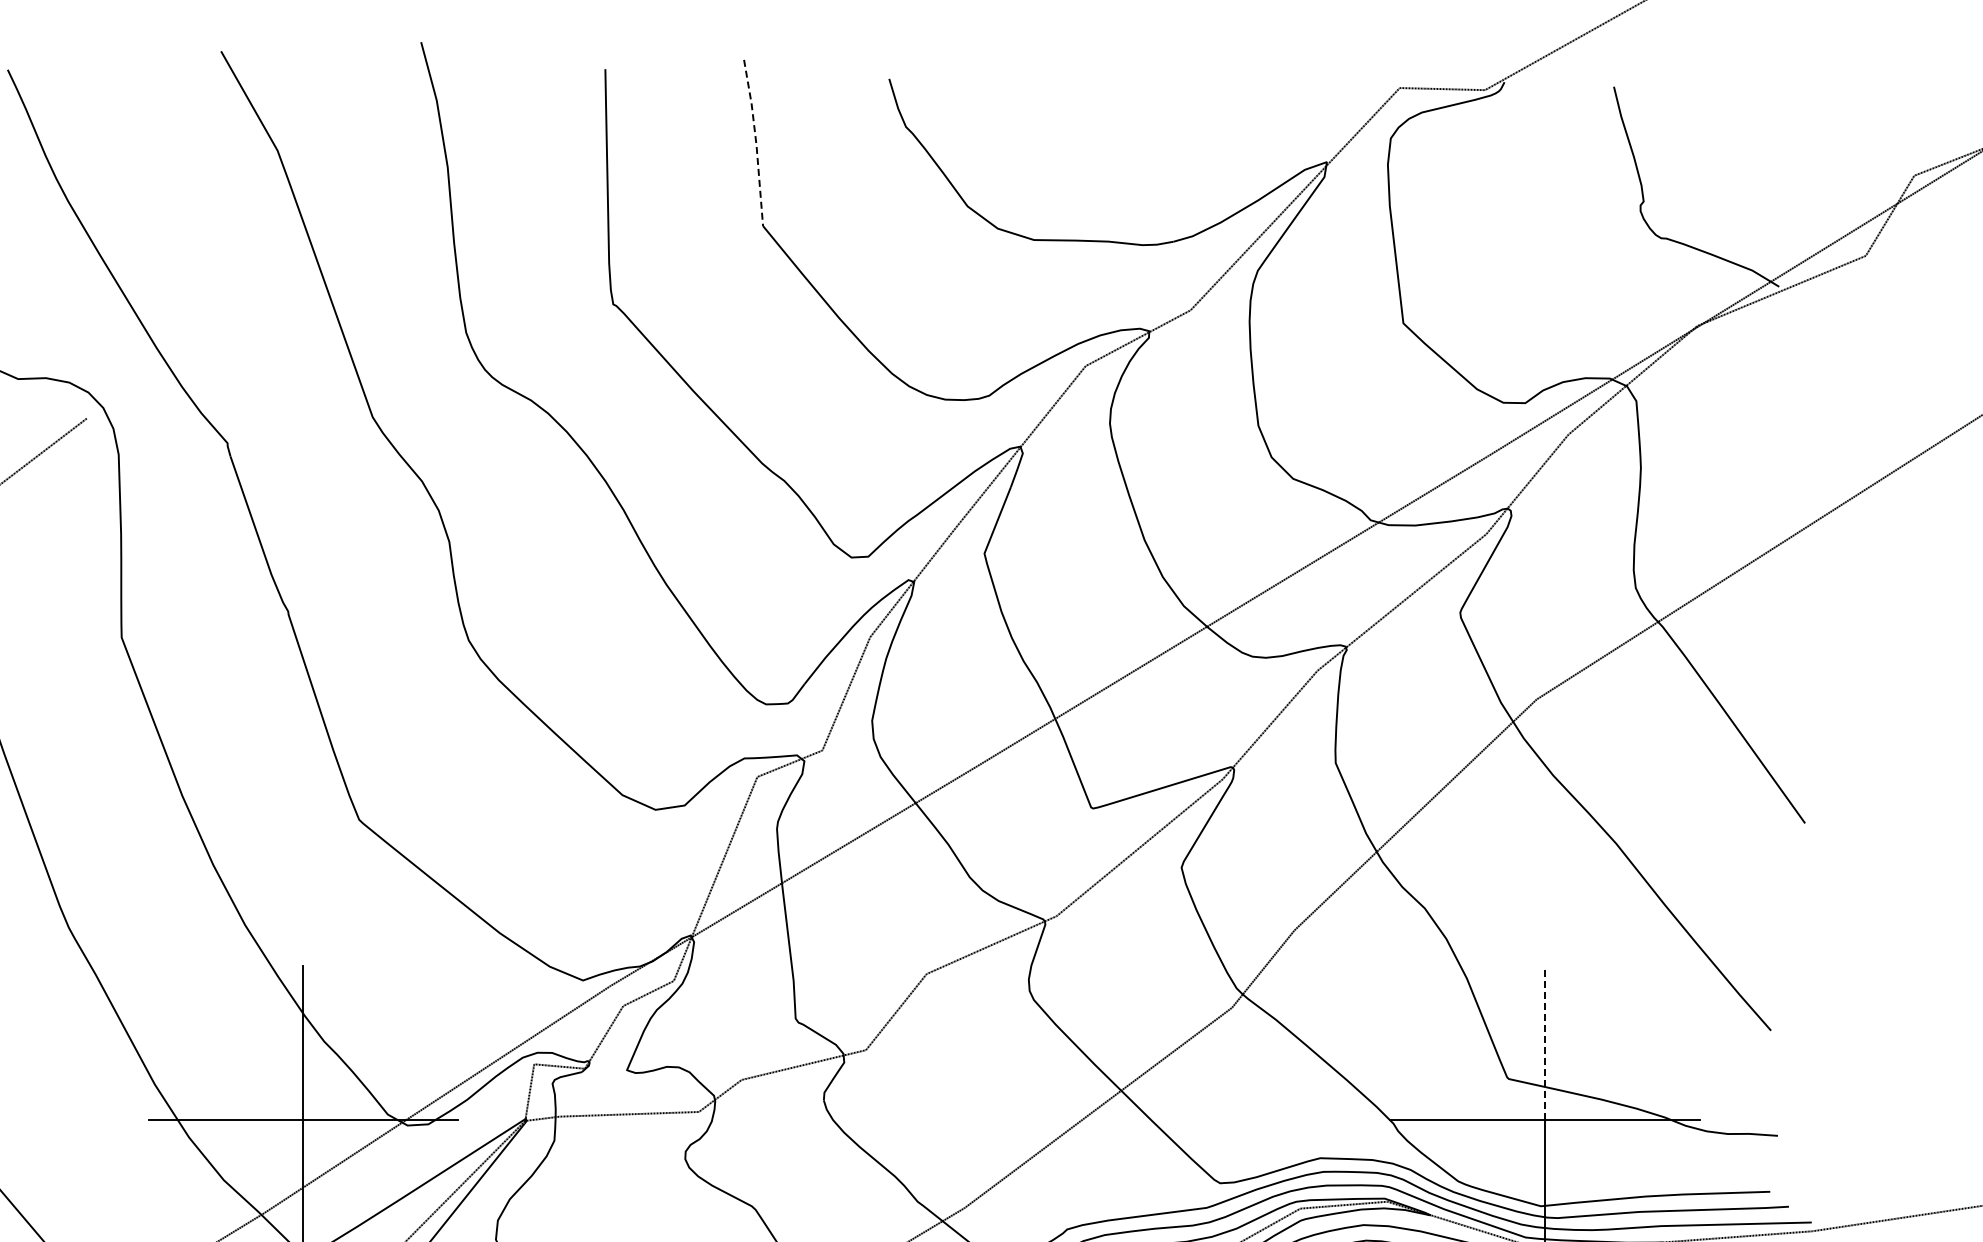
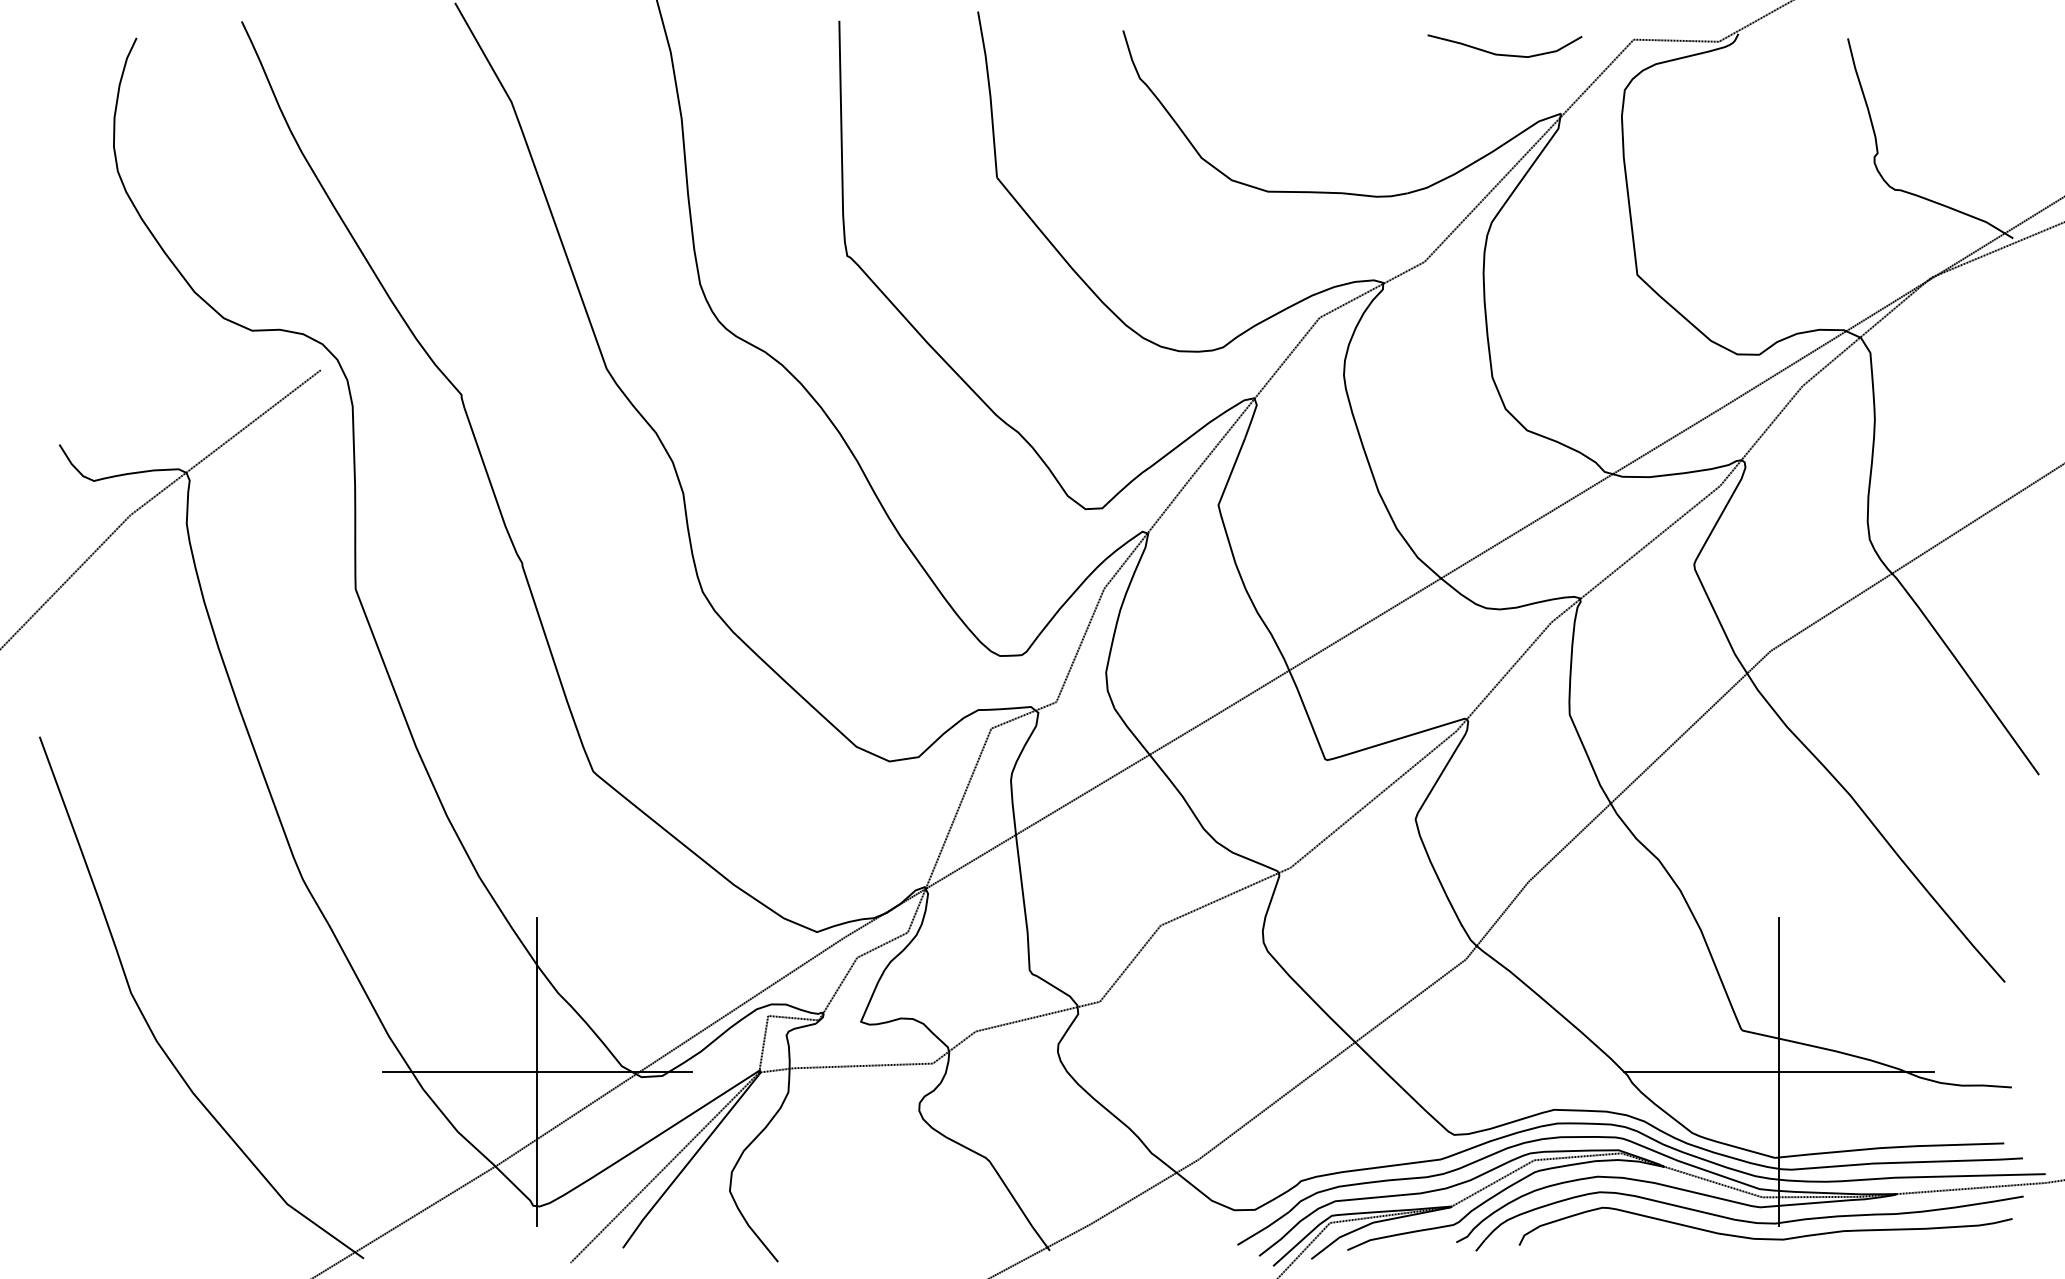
curve: (1270, 102) -> (1504, 54), added
line: (756, 142) -> (990, 94), dashed -> solid
line: (1544, 1042) -> (1778, 994), dashed -> solid

